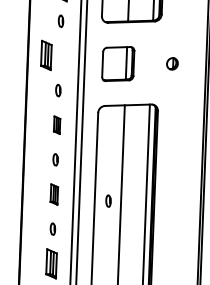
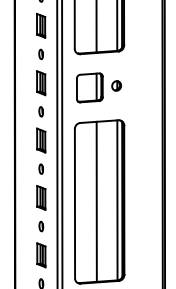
part: (46, 55) -> (41, 83), moved
part: (172, 63) -> (116, 85), moved
part: (57, 125) -> (41, 140), size x1.67
part: (54, 194) -> (41, 197), size x1.43
part: (108, 201) -> (86, 201), removed

